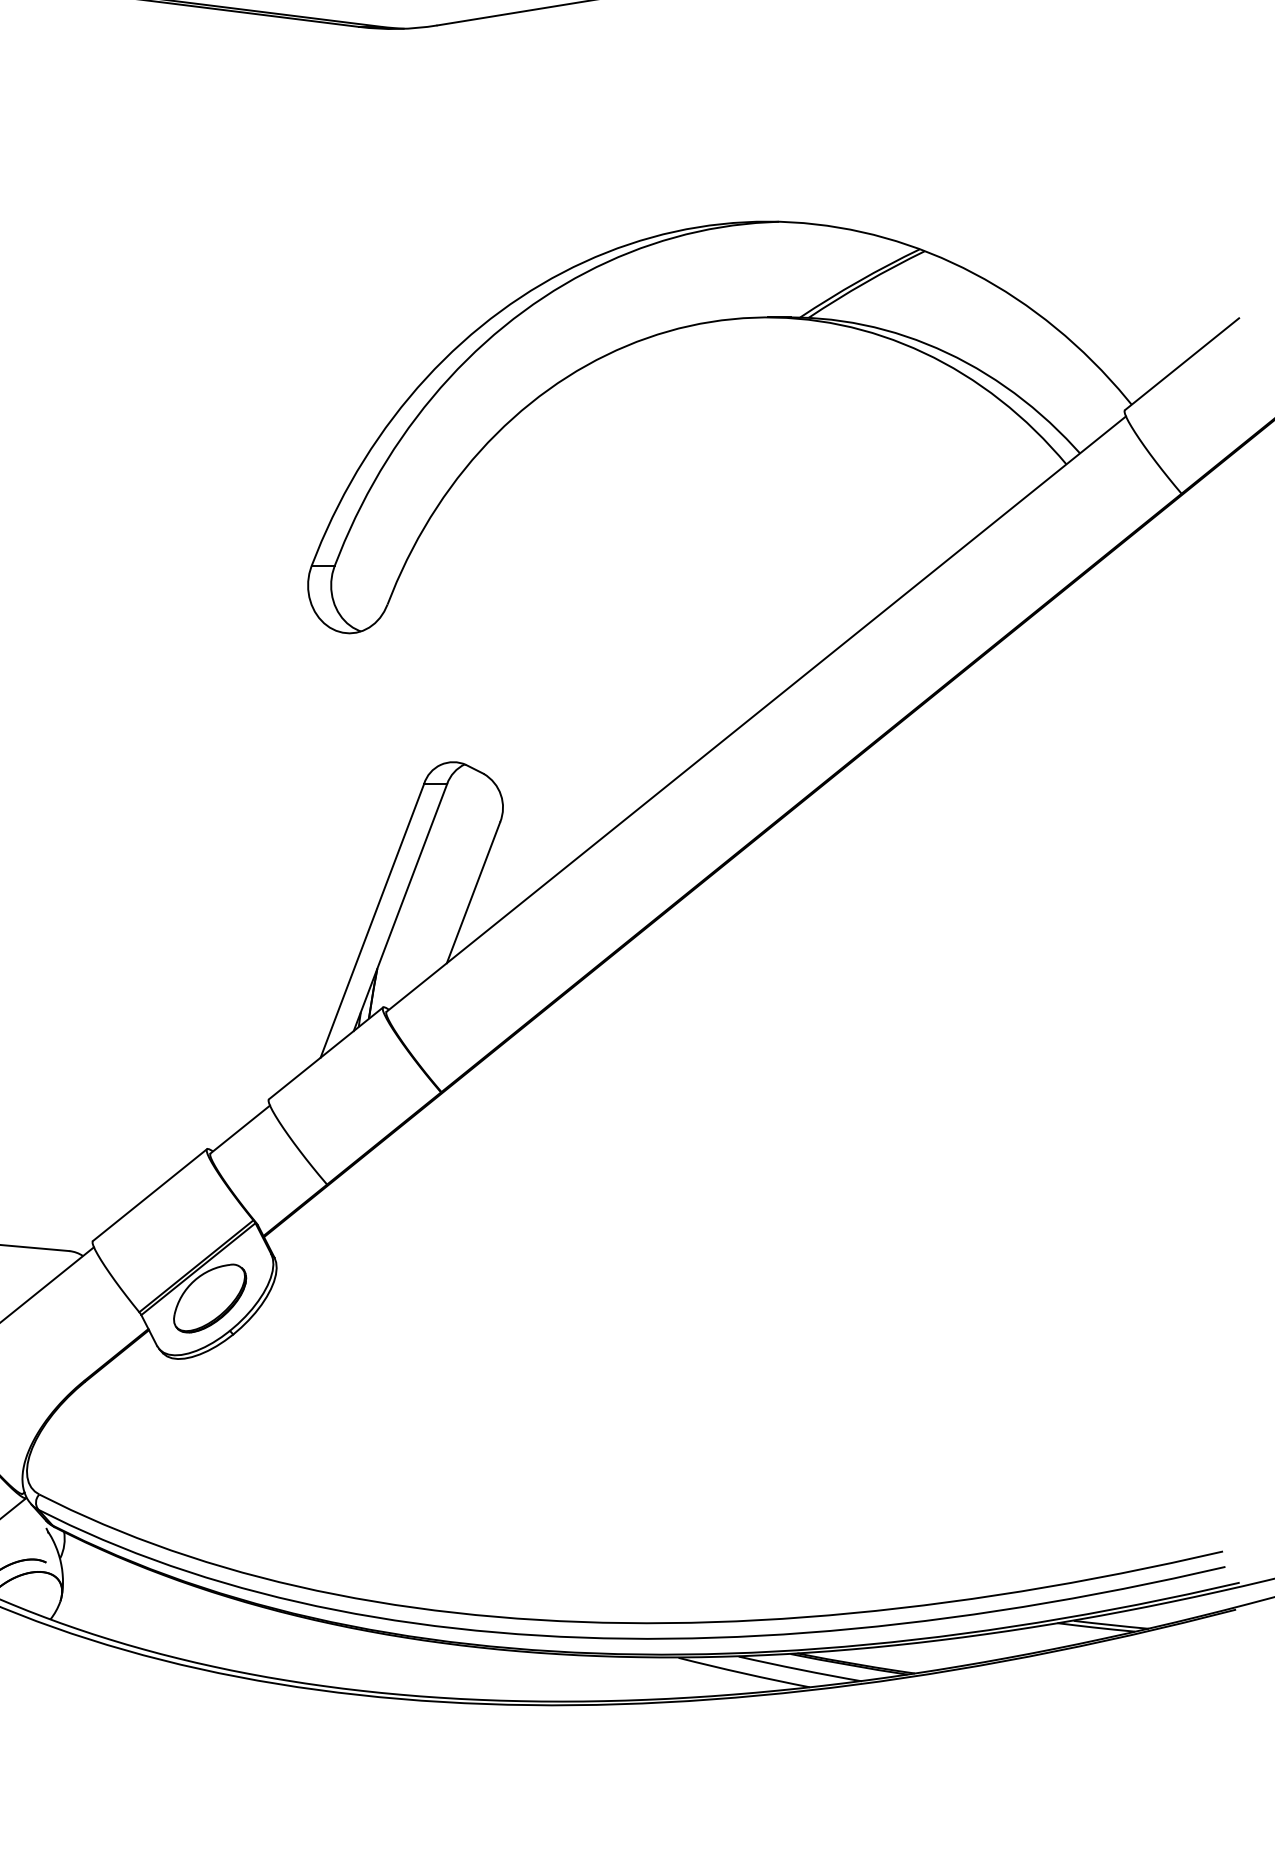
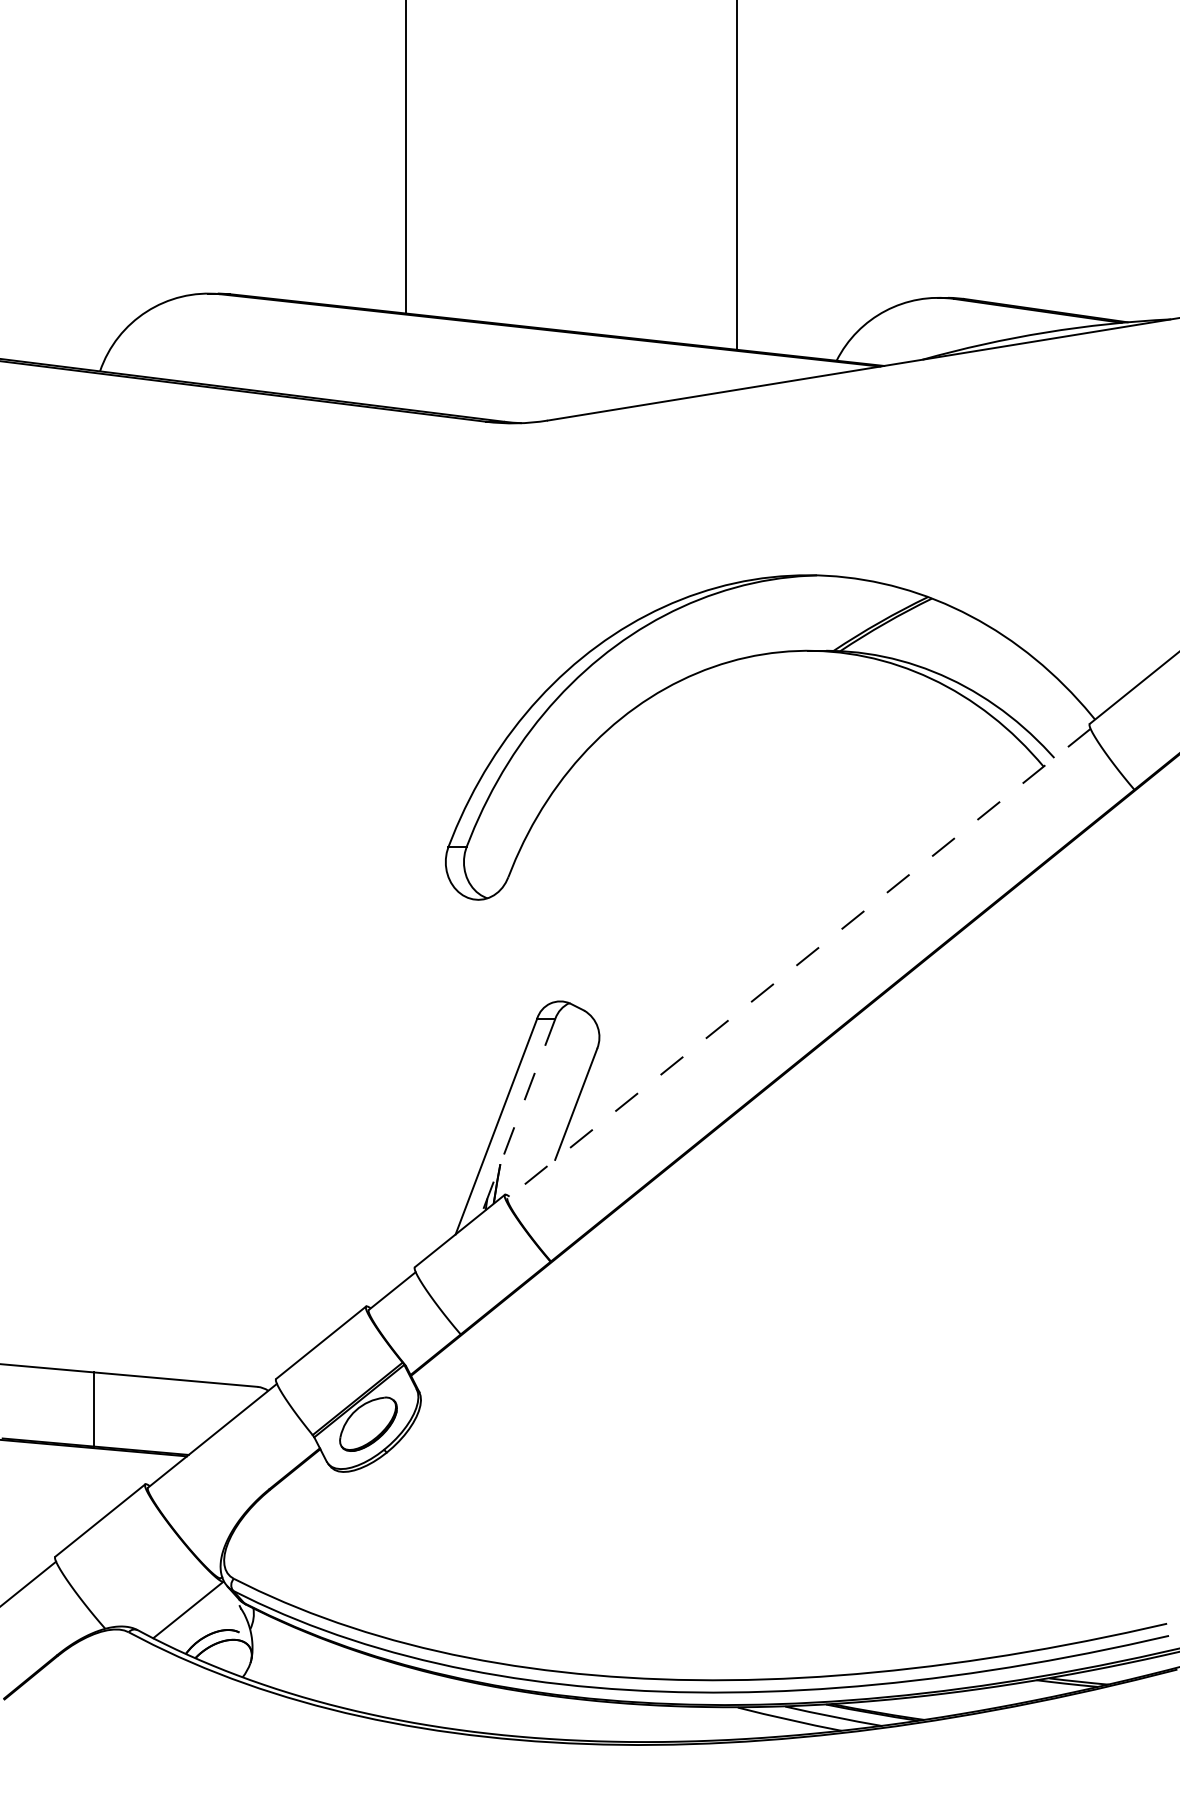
line: (755, 714) -> (798, 963), solid -> dashed
line: (400, 908) -> (518, 1116), solid -> dashed

